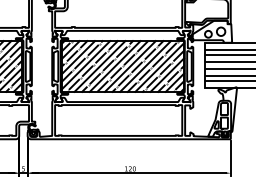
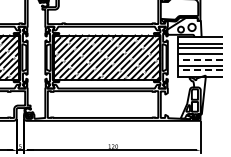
line: (230, 68) -> (200, 59), solid -> dashed
line: (230, 81) -> (200, 70), solid -> dashed

